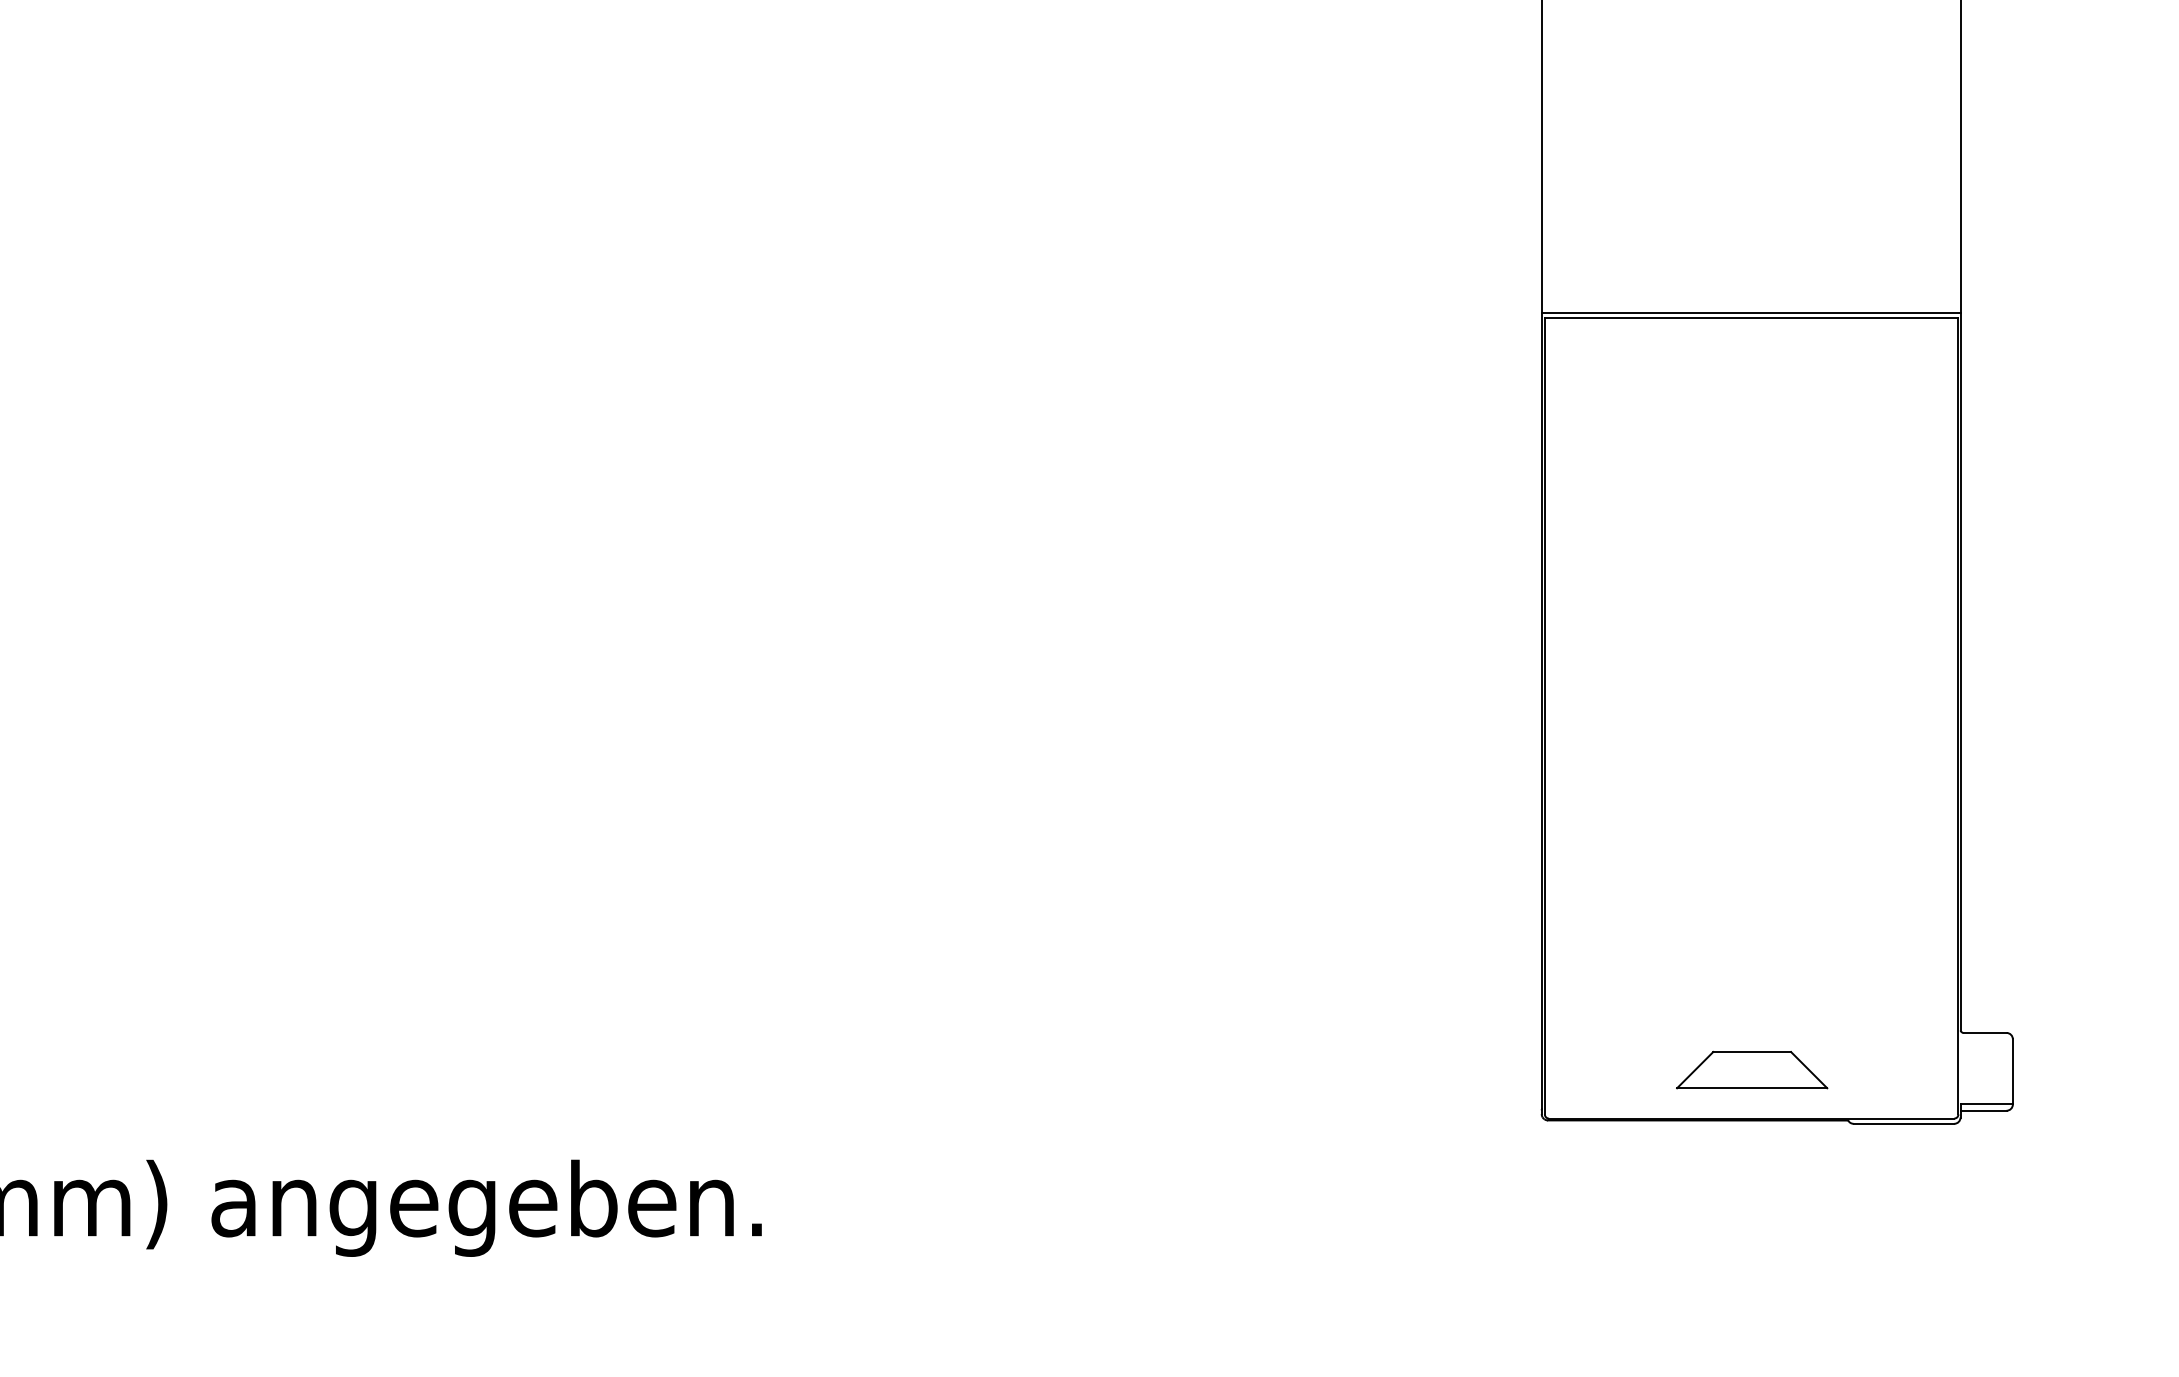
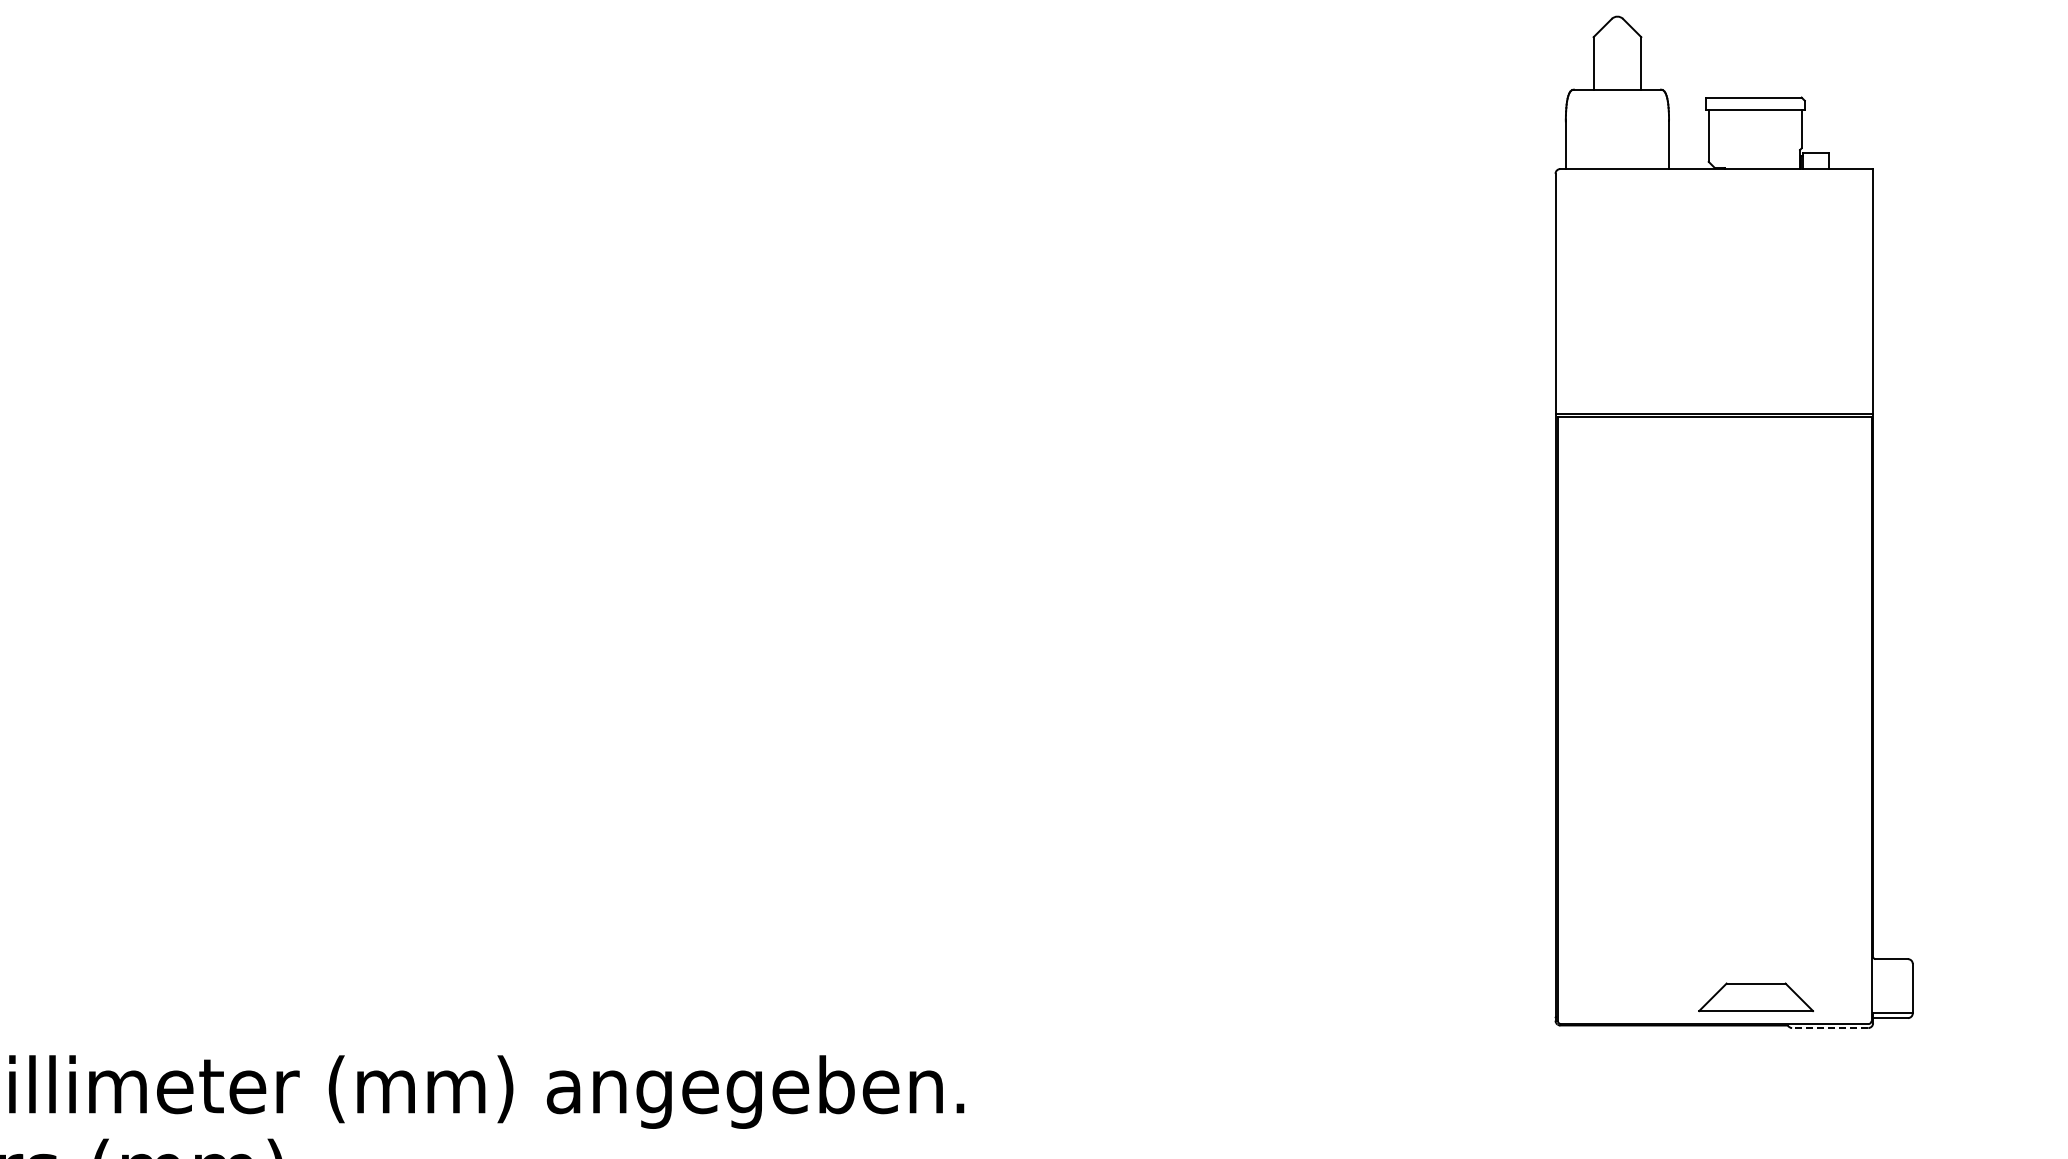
part: (1751, 1070) -> (1755, 997), moved
line: (1903, 1124) -> (1829, 1028), solid -> dashed

